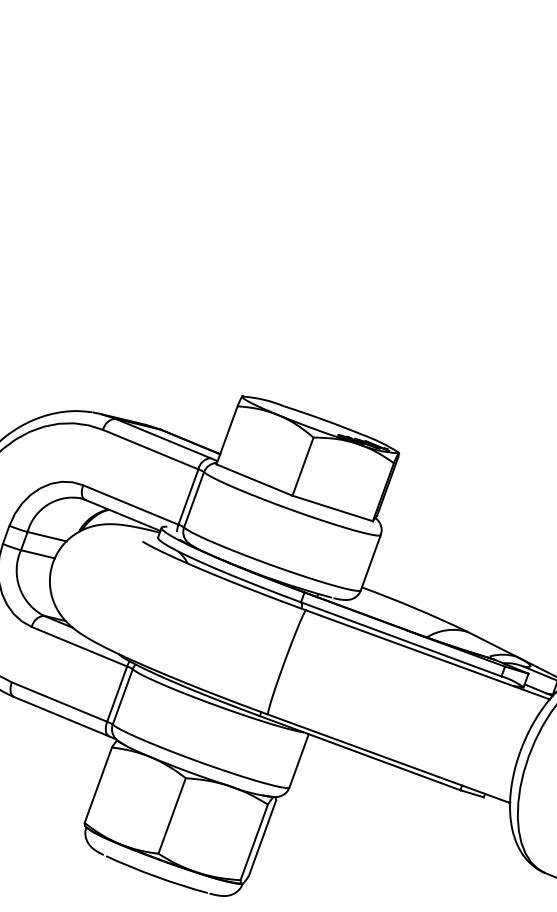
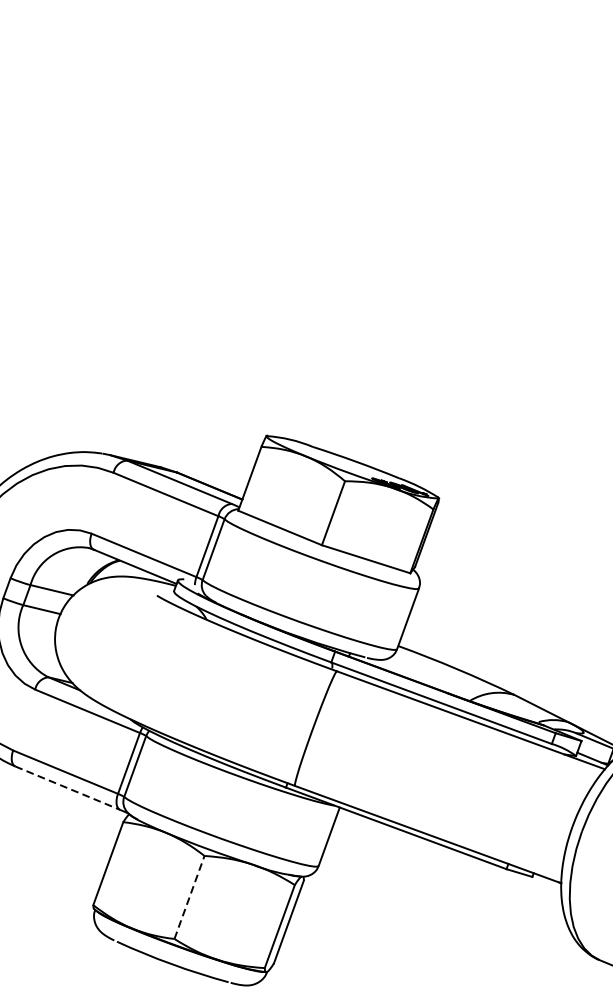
line: (61, 716) -> (67, 788), solid -> dashed
line: (172, 815) -> (189, 896), solid -> dashed

